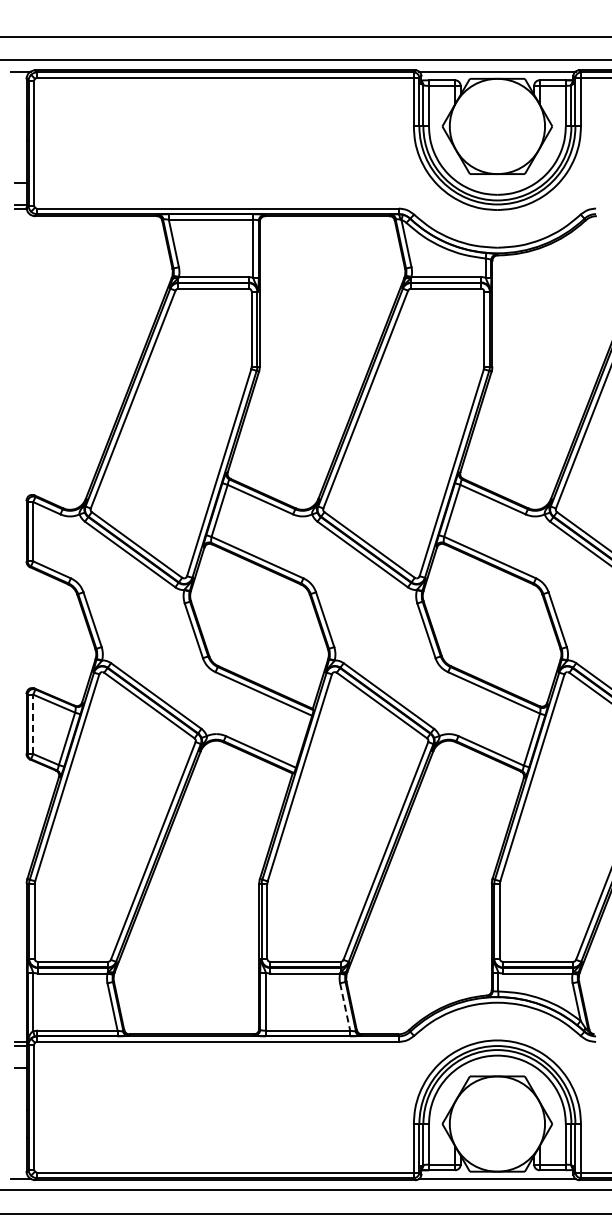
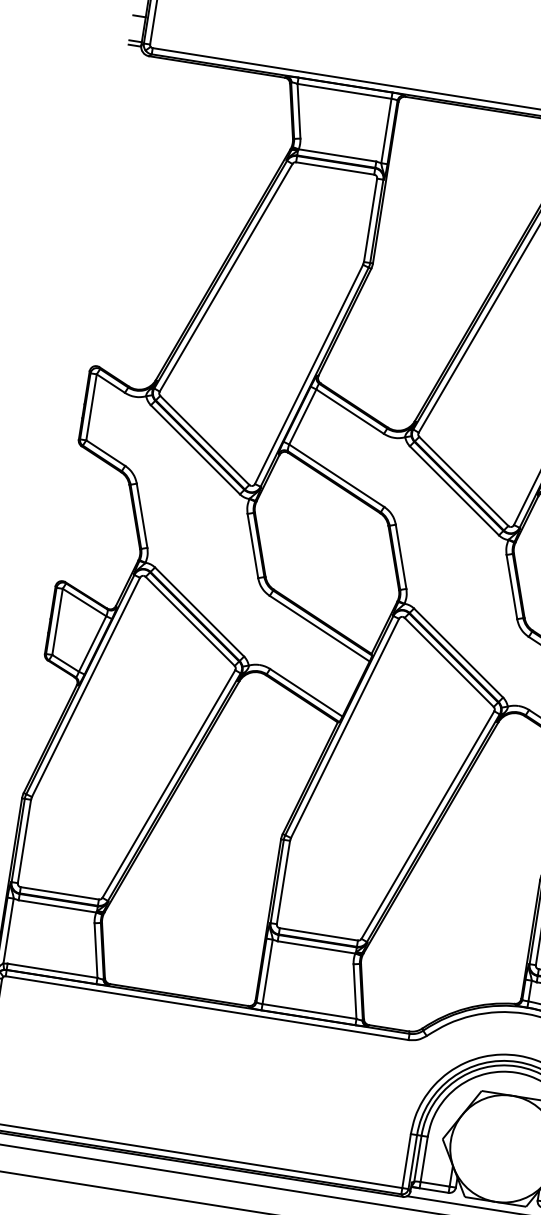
line: (33, 724) -> (57, 622), dashed -> solid
line: (345, 1007) -> (355, 992), dashed -> solid

